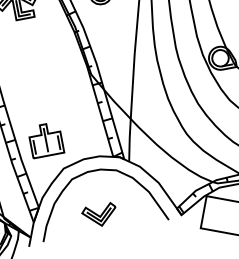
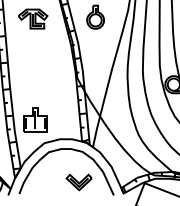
part: (99, 215) -> (78, 182), moved

